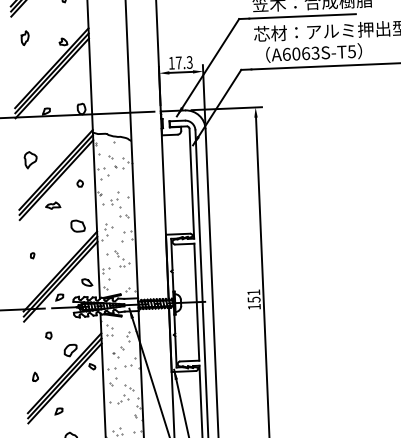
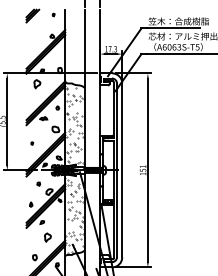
part: (23, 38) -> (32, 33), removed
part: (31, 160) -> (37, 84), moved

